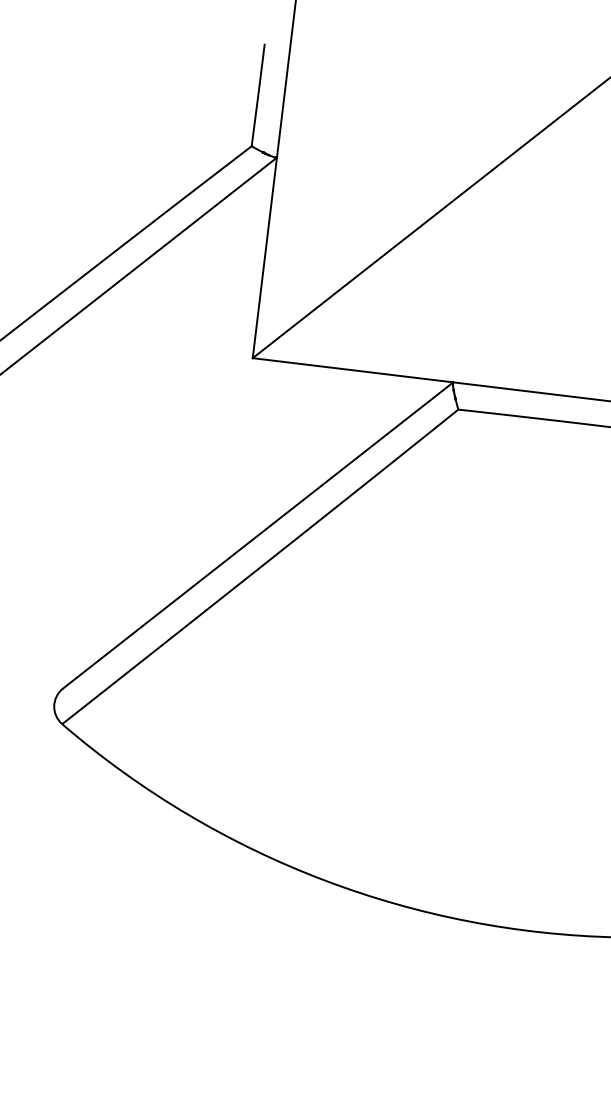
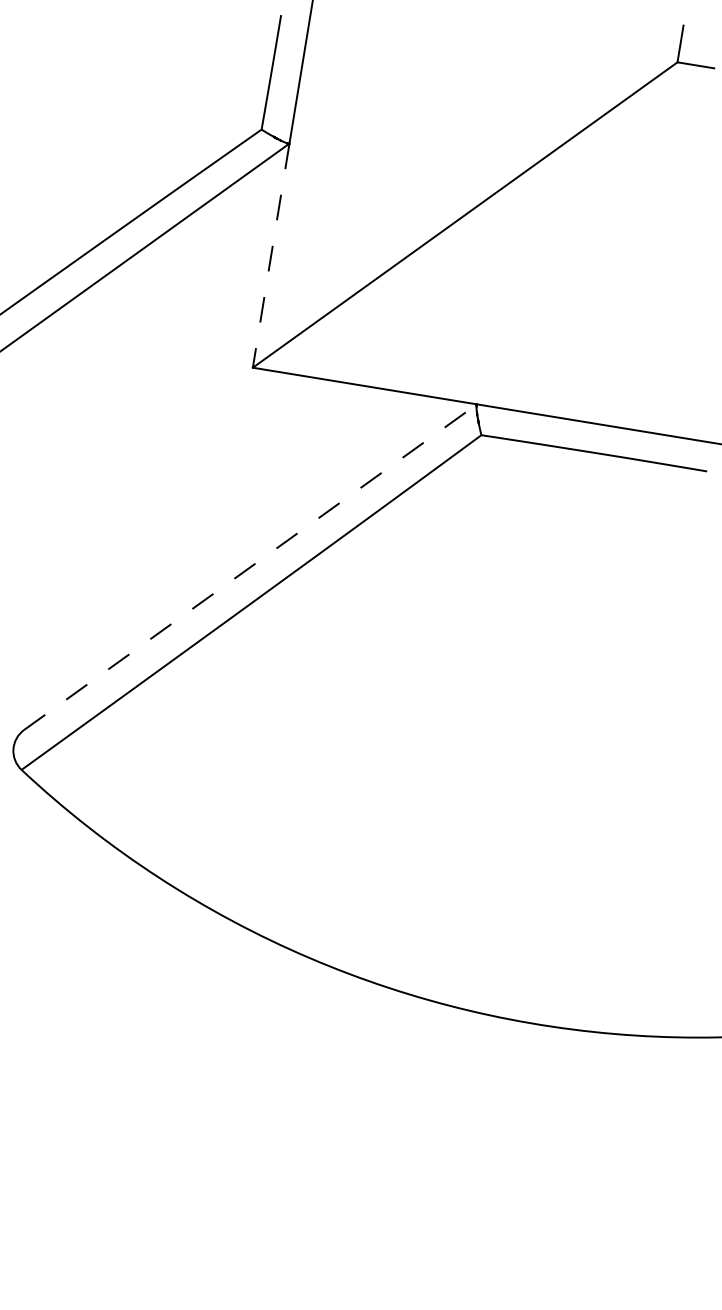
line: (265, 257) -> (271, 255), solid -> dashed
line: (258, 535) -> (250, 567), solid -> dashed

